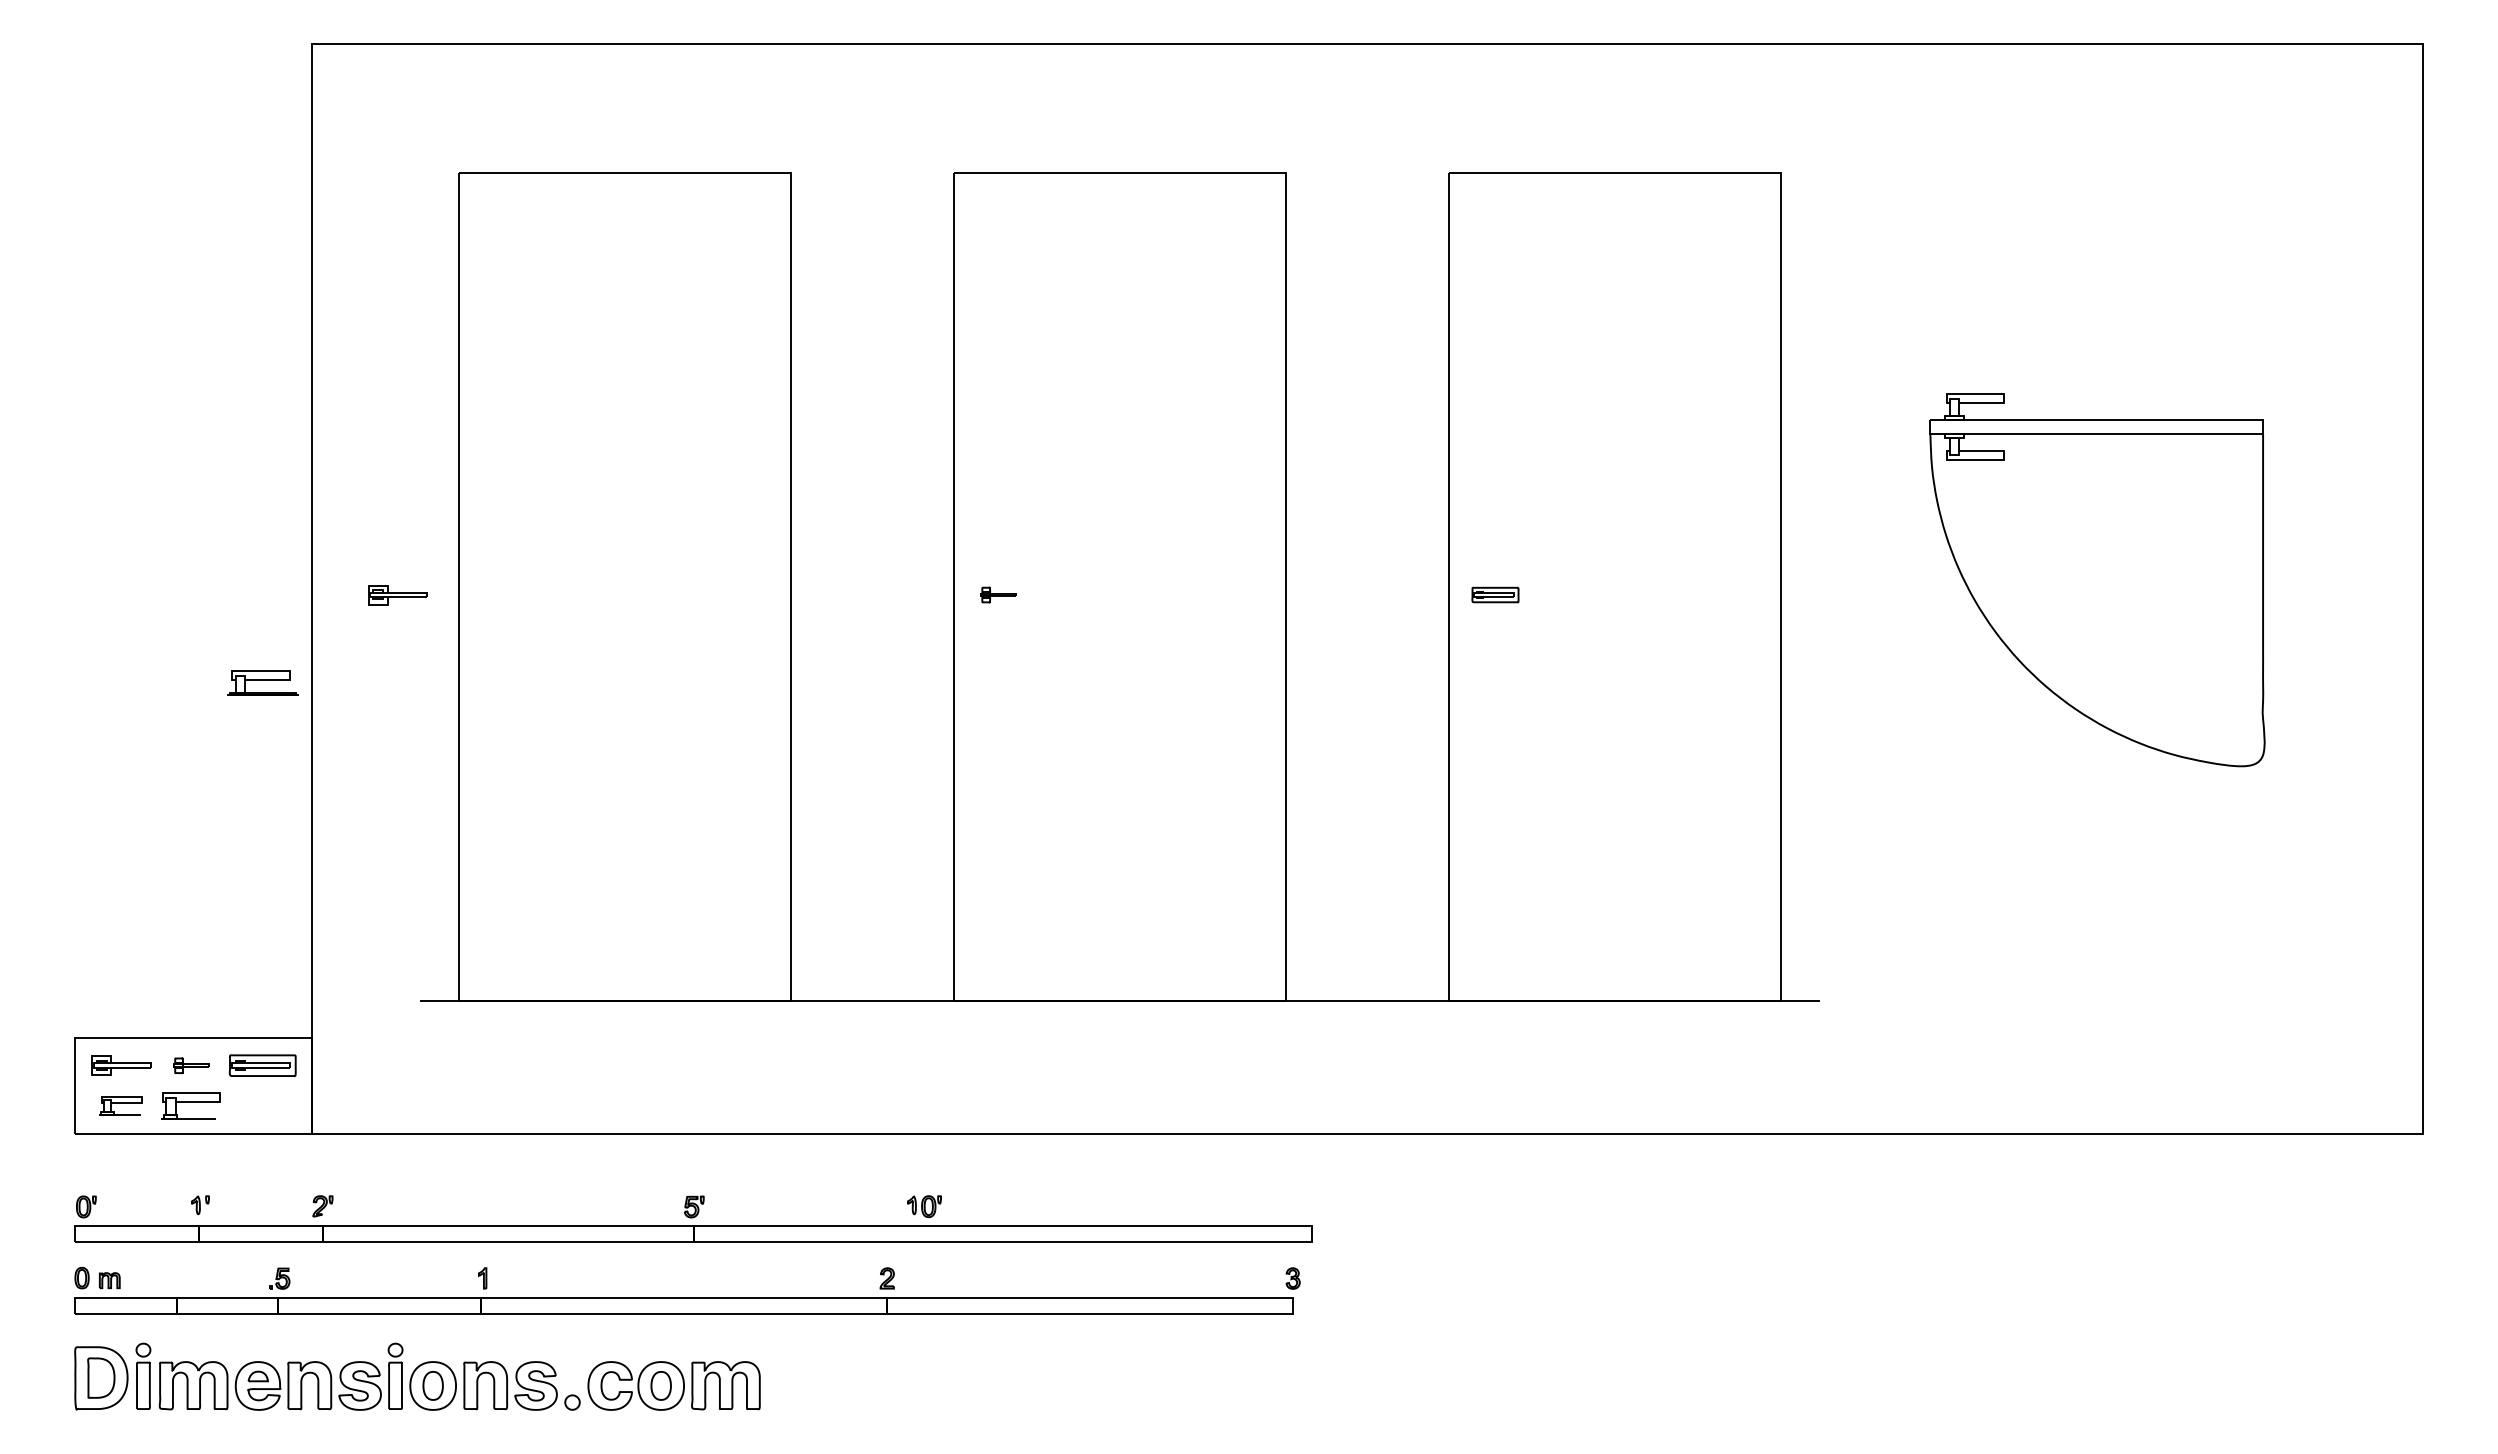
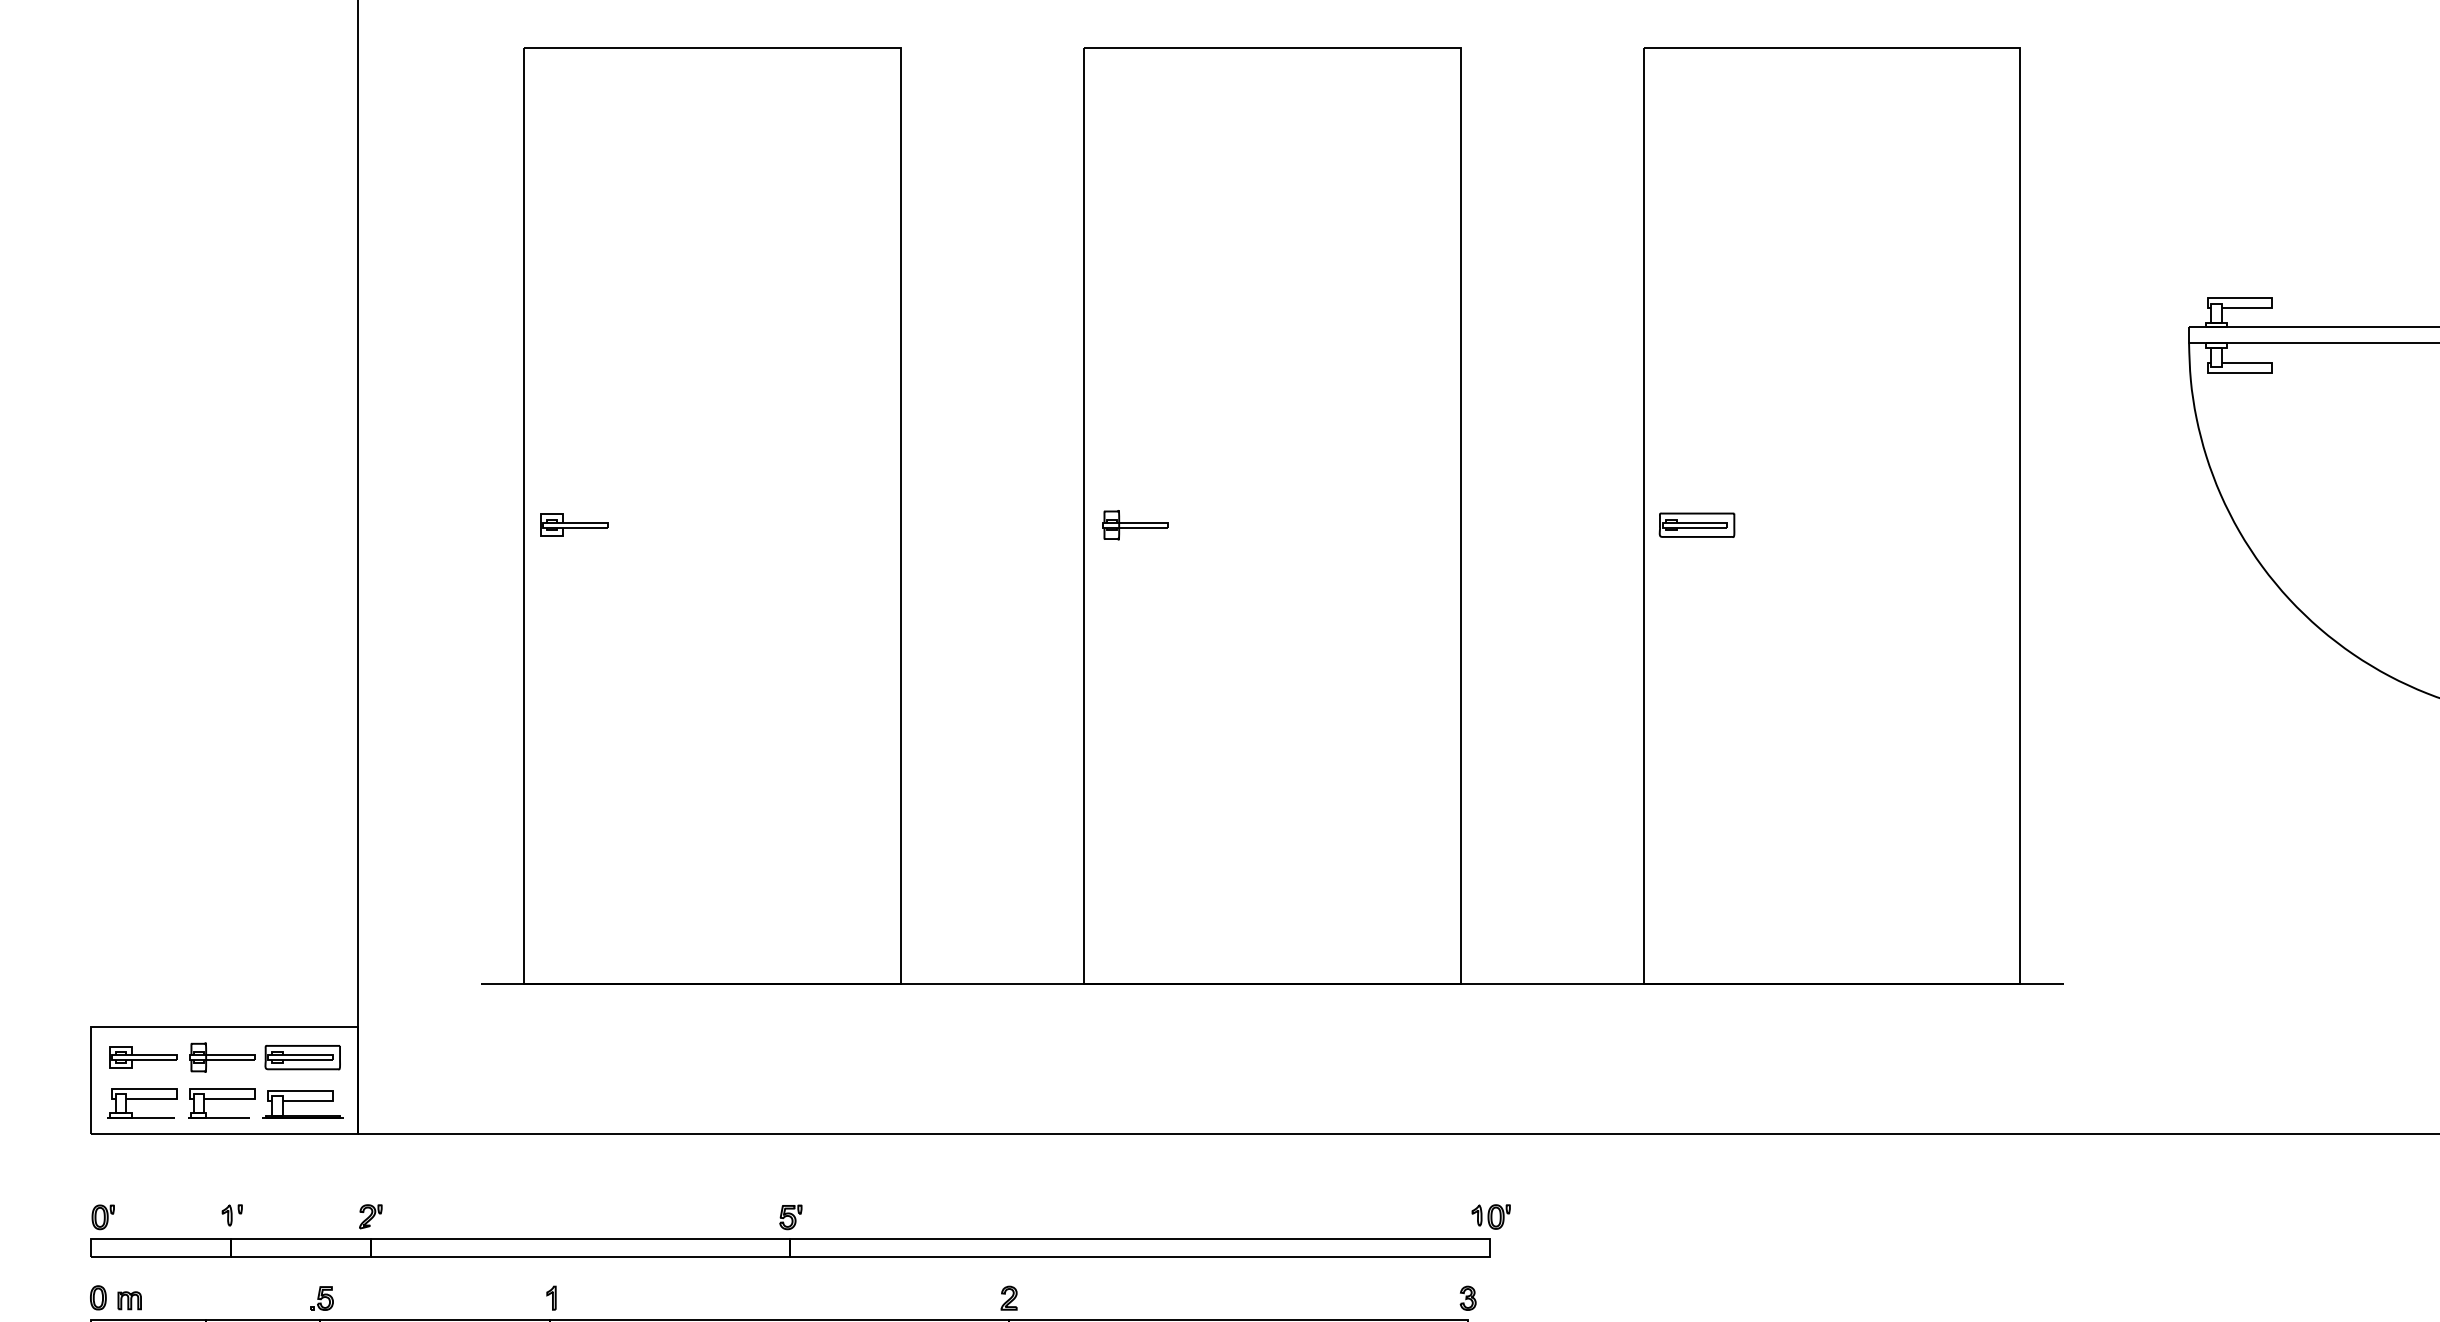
part: (998, 594) -> (1134, 524), size x1.67
part: (1495, 594) -> (1697, 524), size x1.43
part: (397, 595) -> (573, 525), moved
part: (262, 682) -> (302, 1103), moved
part: (191, 1065) -> (222, 1057), size x1.67
part: (120, 1105) -> (141, 1102), size x1.43
part: (924, 1206) -> (1491, 1216), moved

